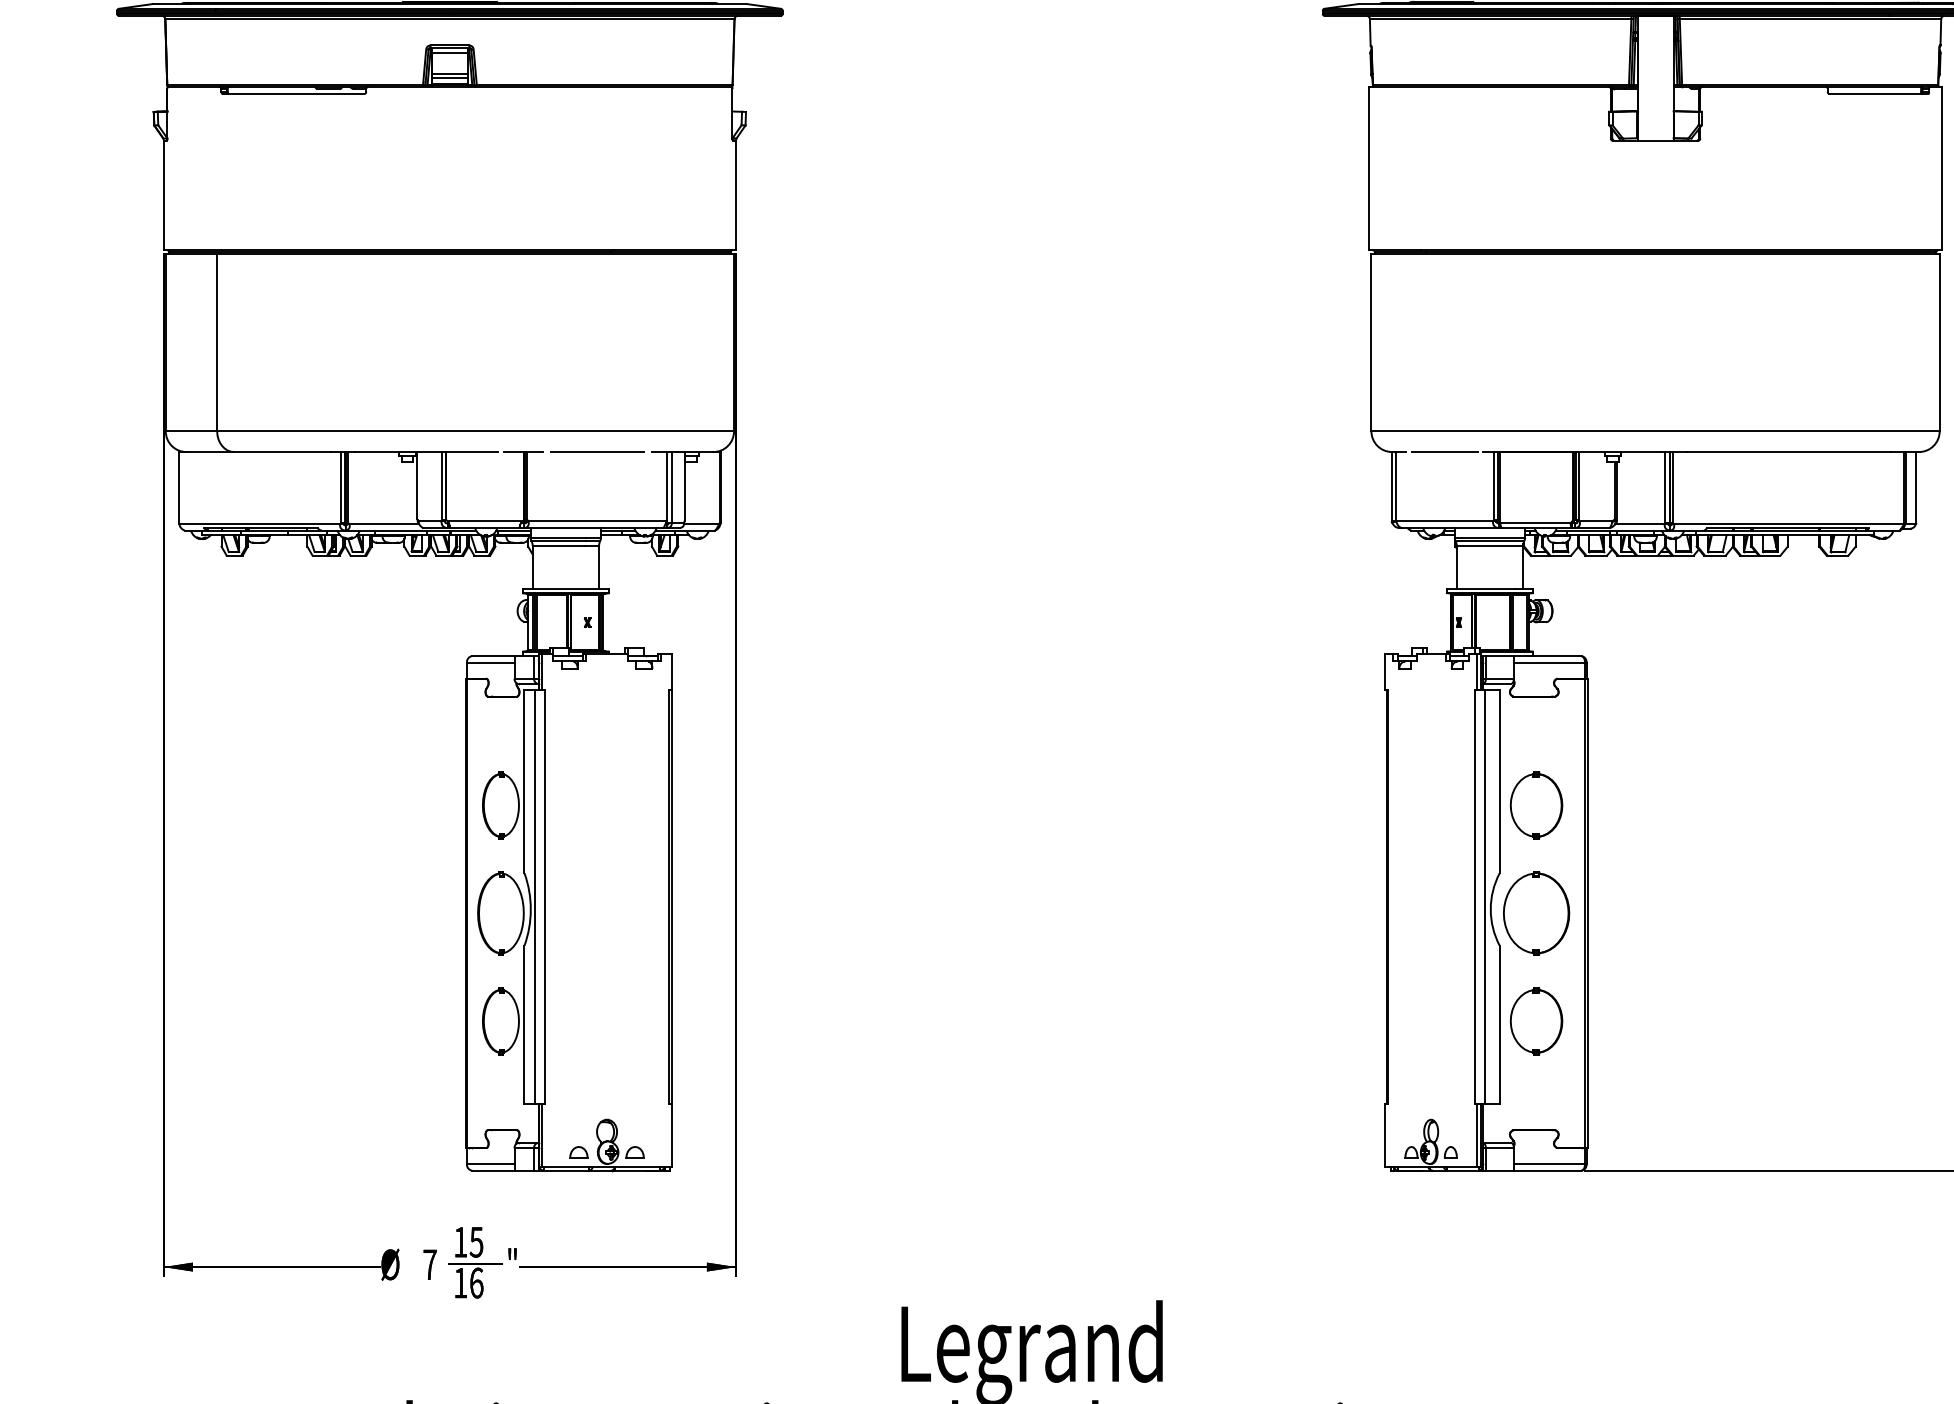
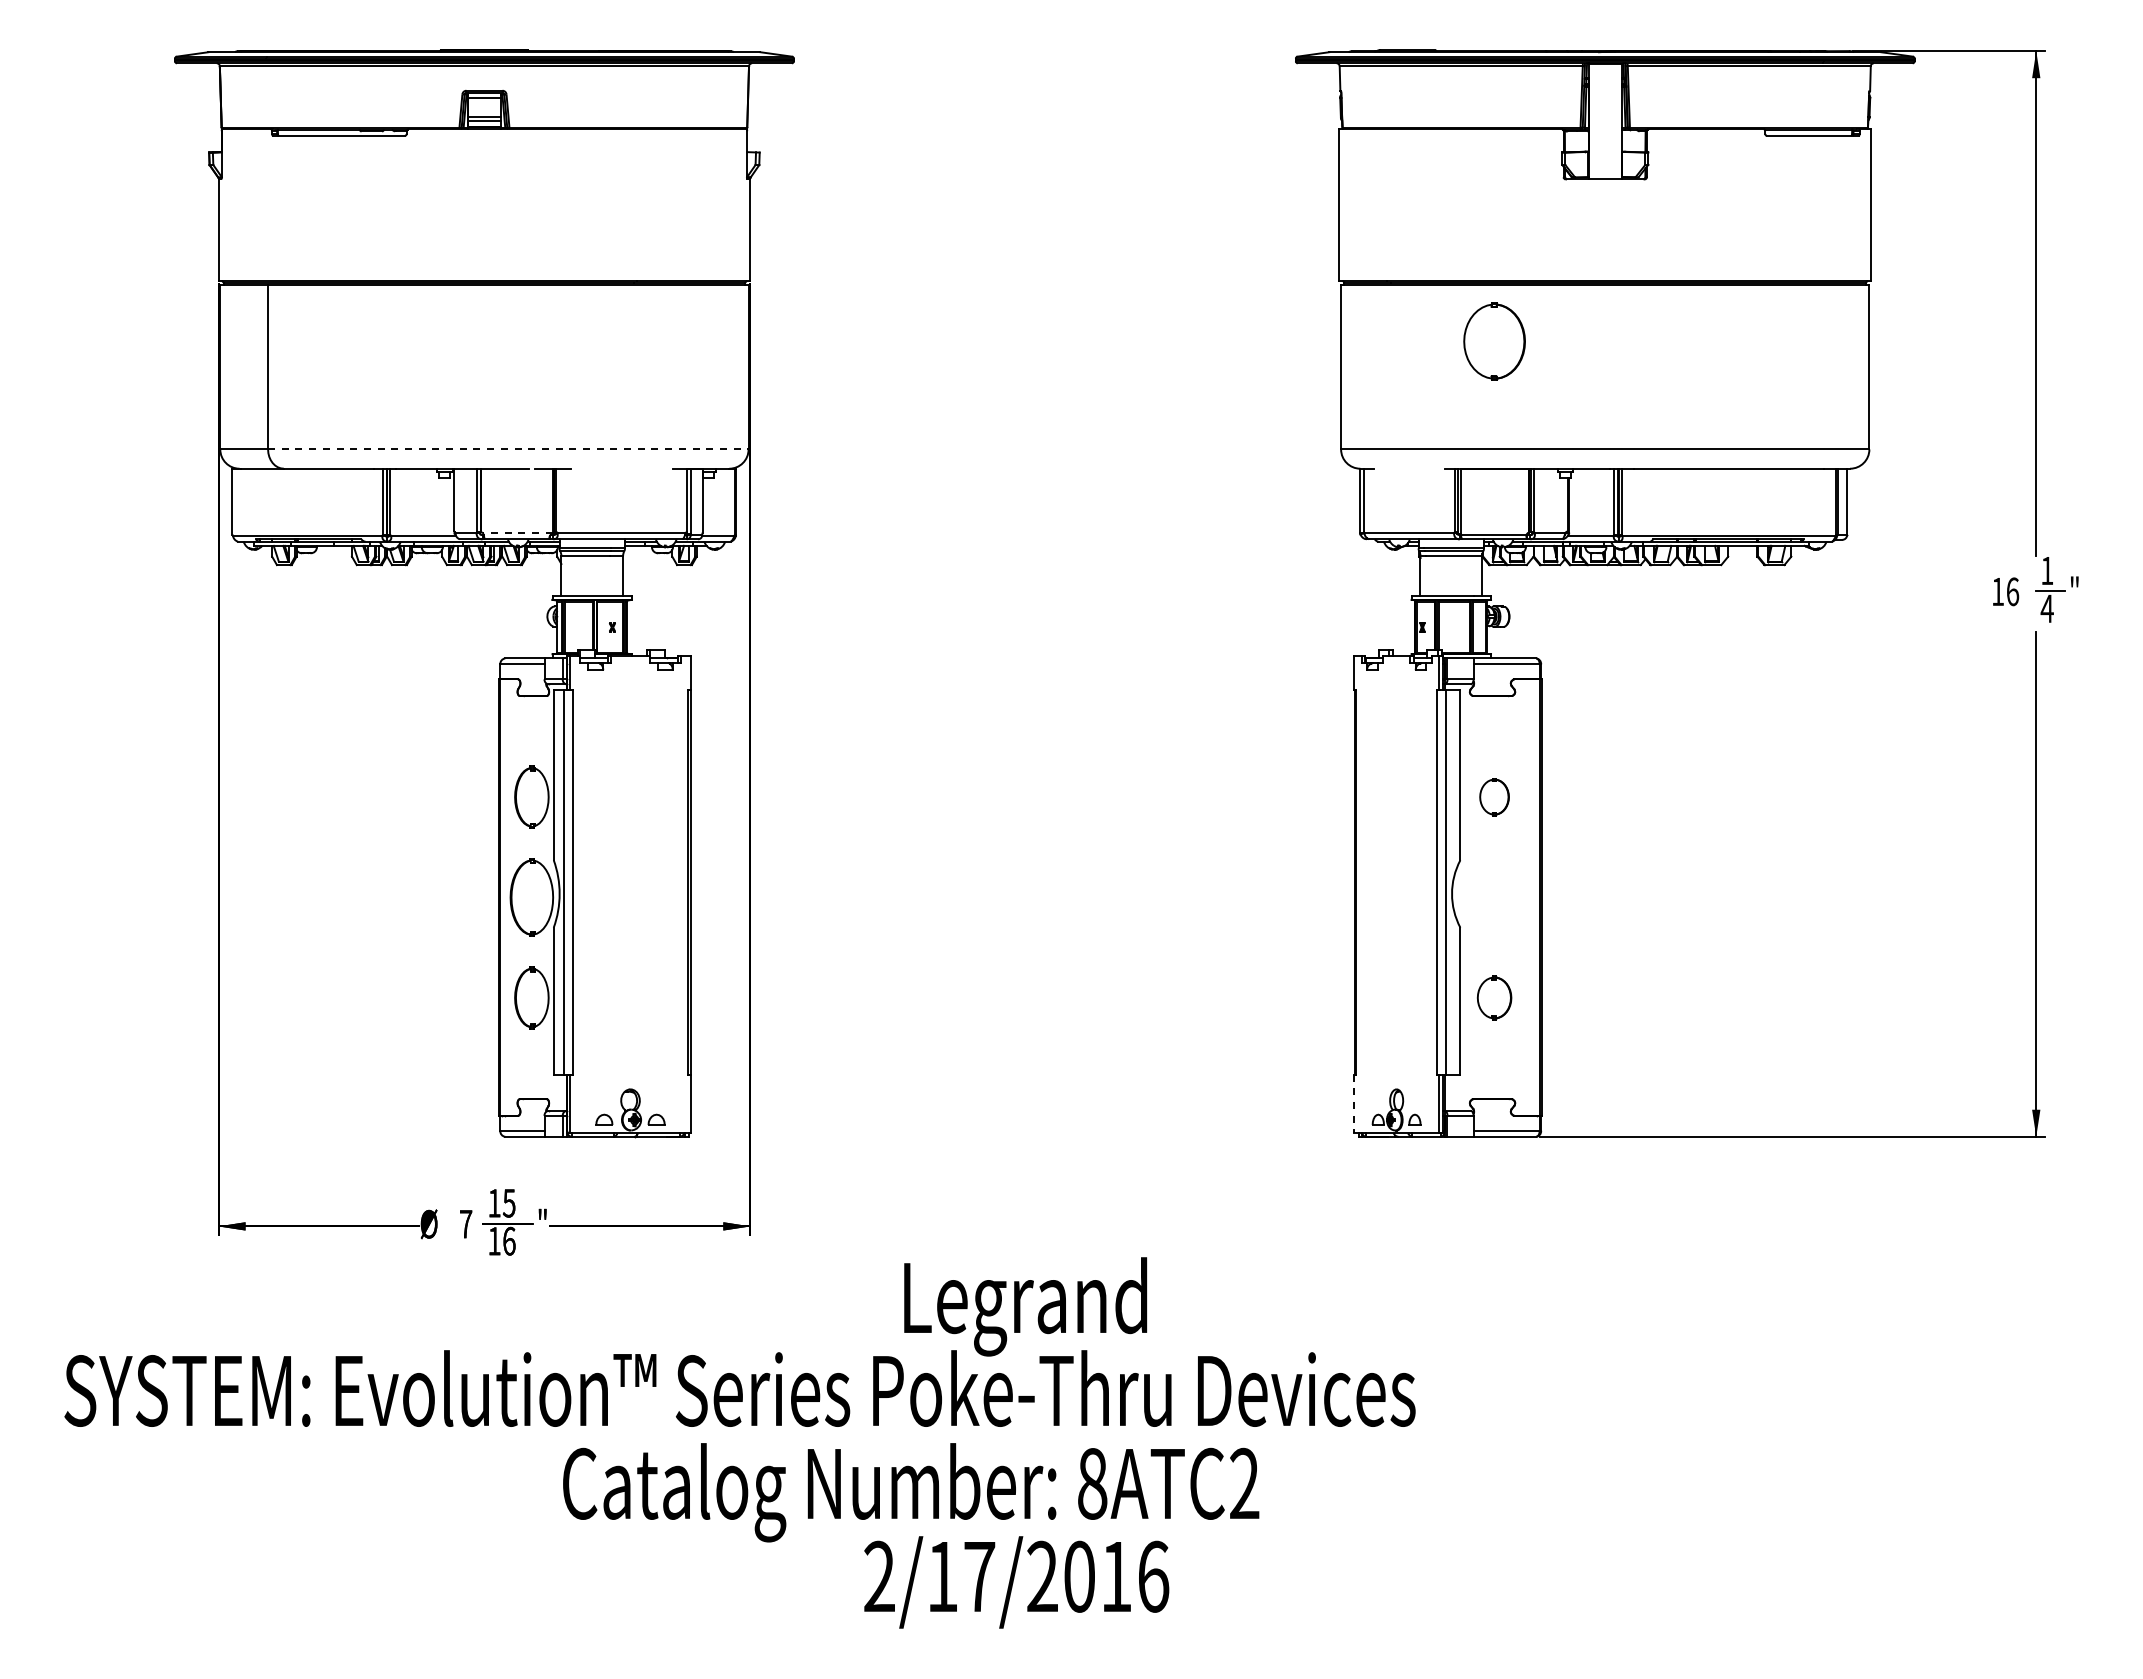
line: (475, 431) -> (508, 449), solid -> dashed
line: (597, 451) -> (621, 468), removed
line: (1444, 451) -> (1409, 468), removed
line: (485, 521) -> (517, 533), solid -> dashed
part: (1536, 804) -> (1494, 796), size x0.6
part: (1536, 913) -> (1494, 341), moved
part: (1536, 1020) -> (1494, 997), size x0.7
line: (1385, 1135) -> (1354, 1104), solid -> dashed

